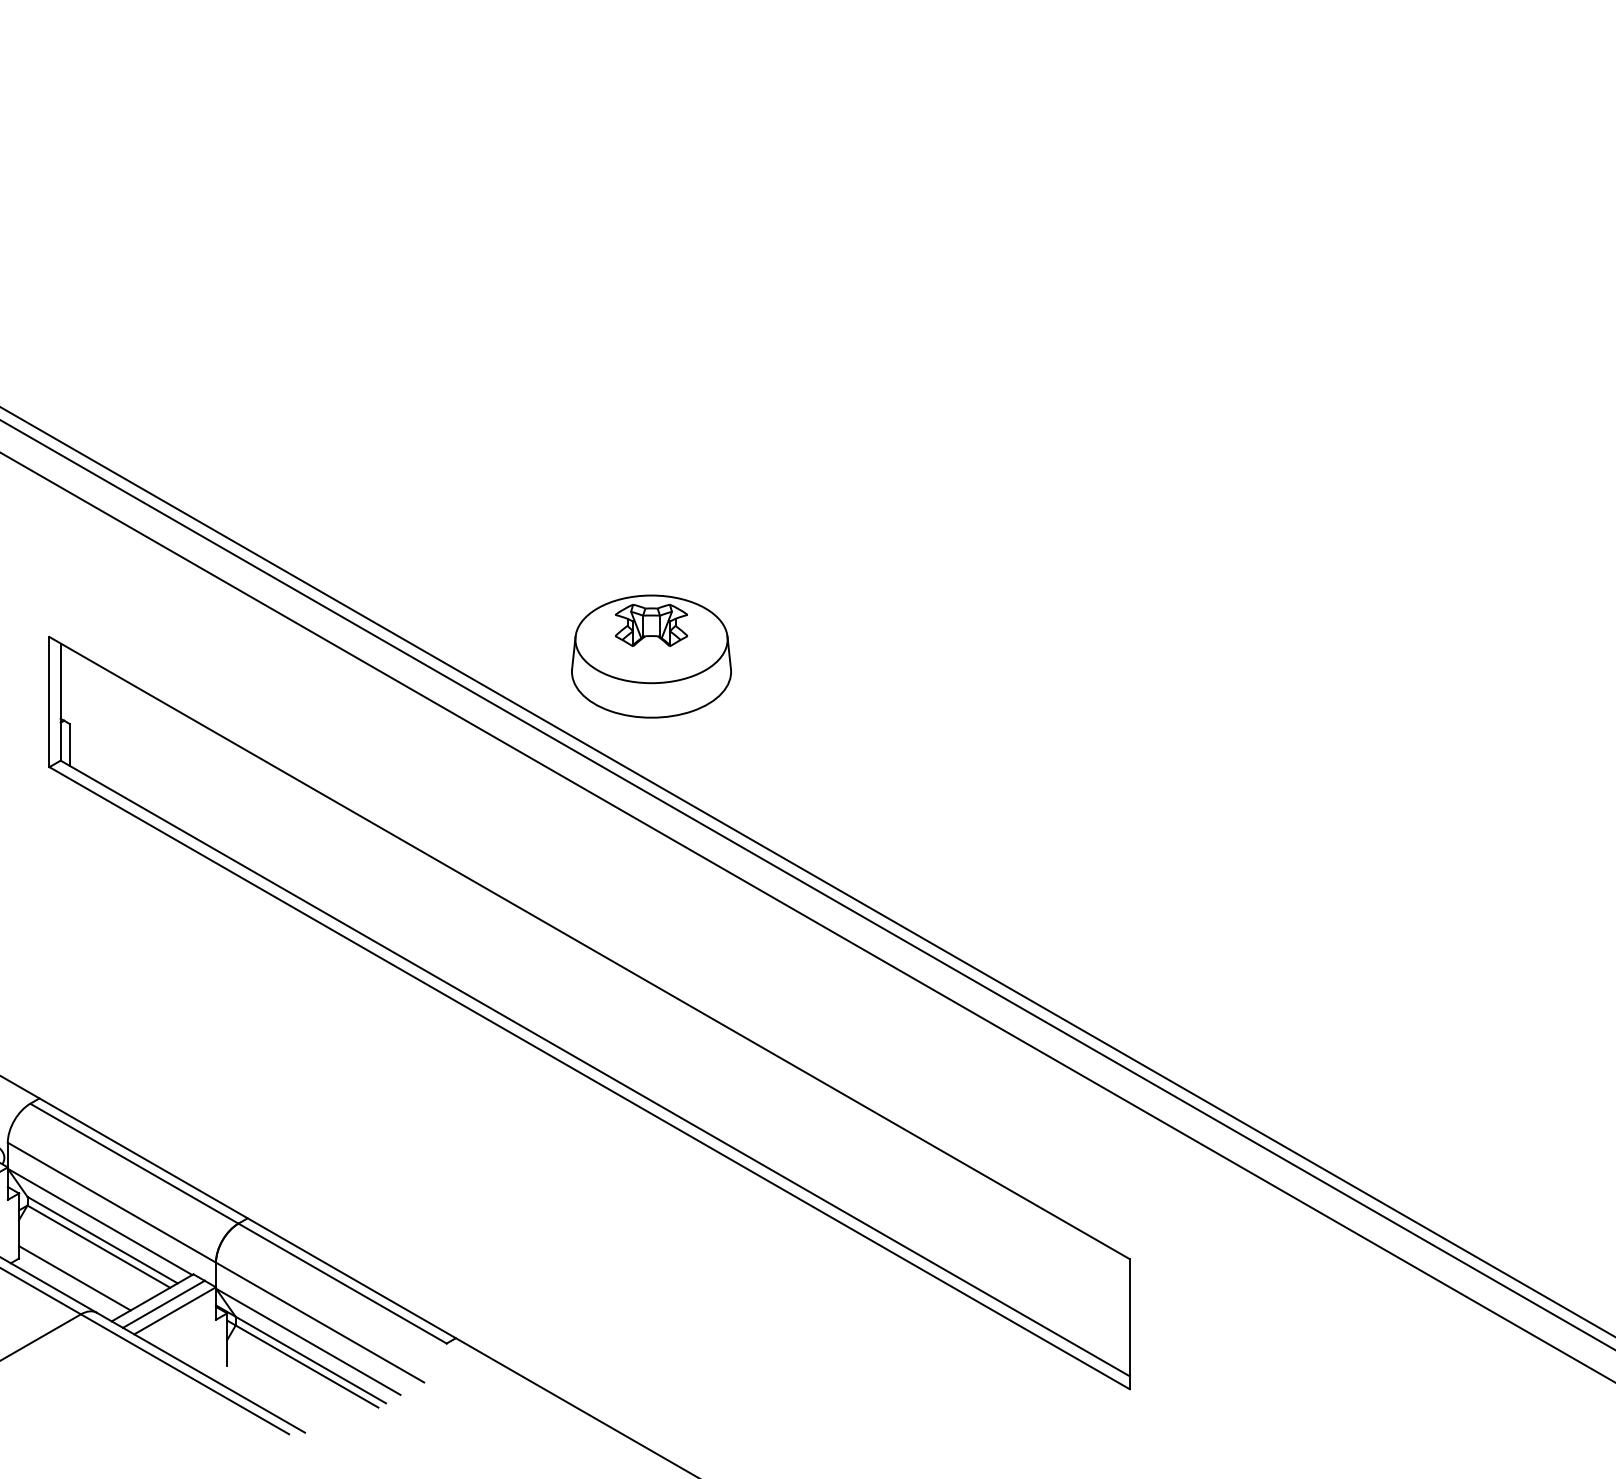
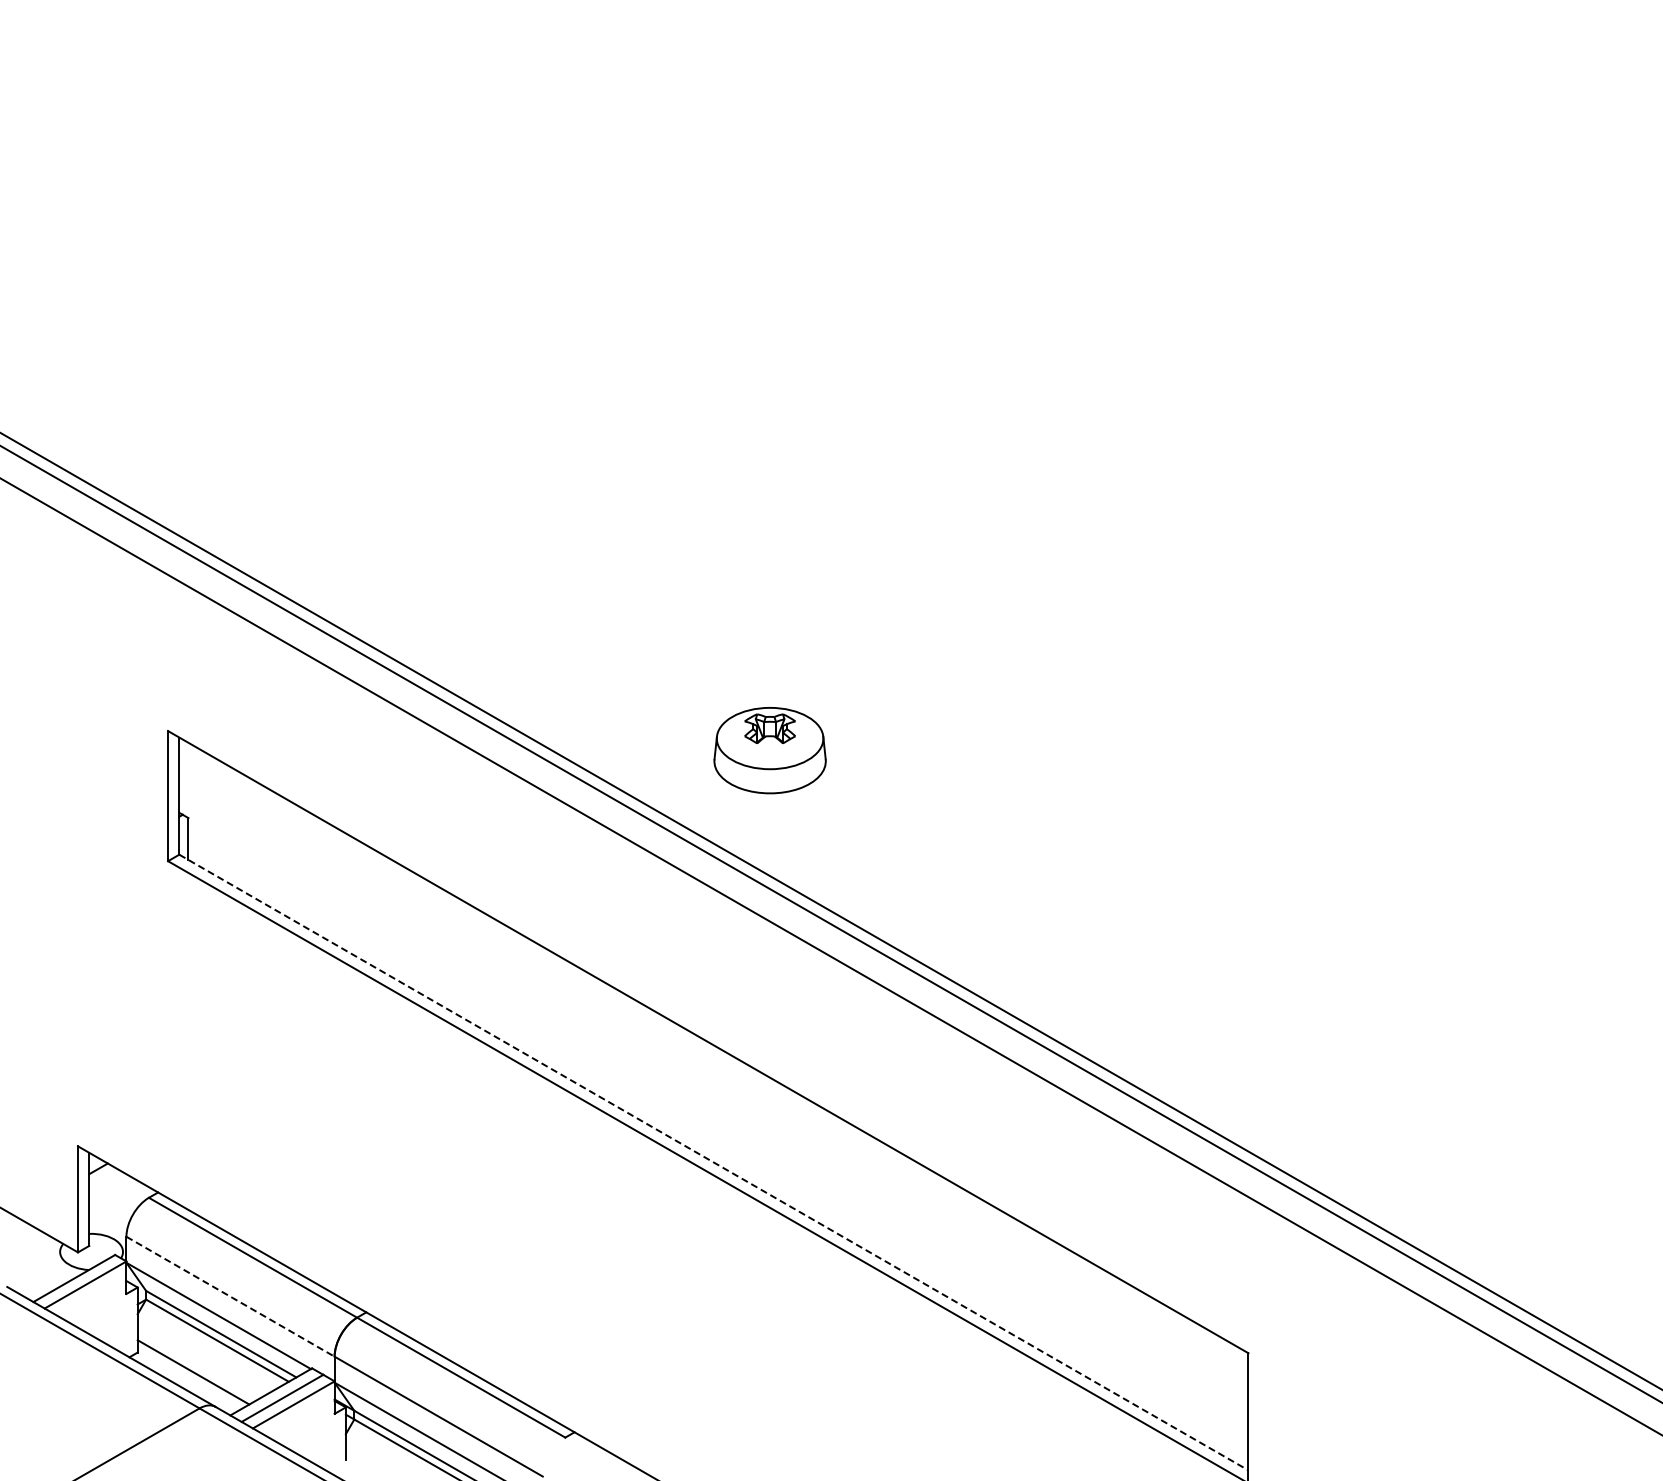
part: (650, 656) -> (769, 750), size x0.7
line: (594, 1068) -> (713, 1162), solid -> dashed
line: (111, 1202) -> (230, 1296), solid -> dashed

